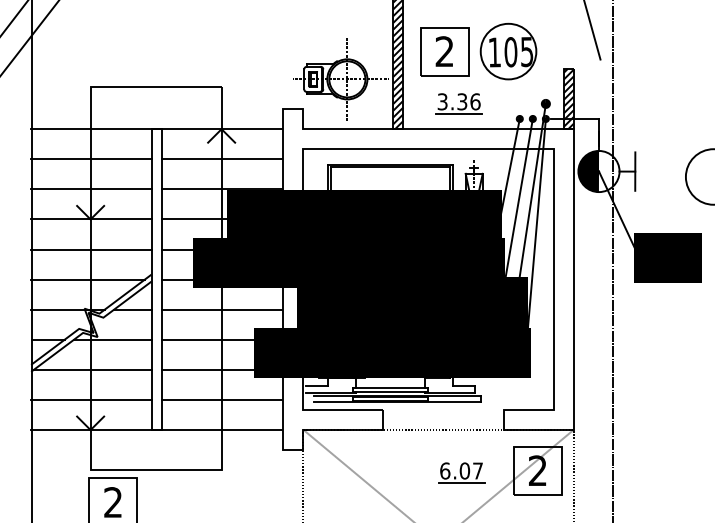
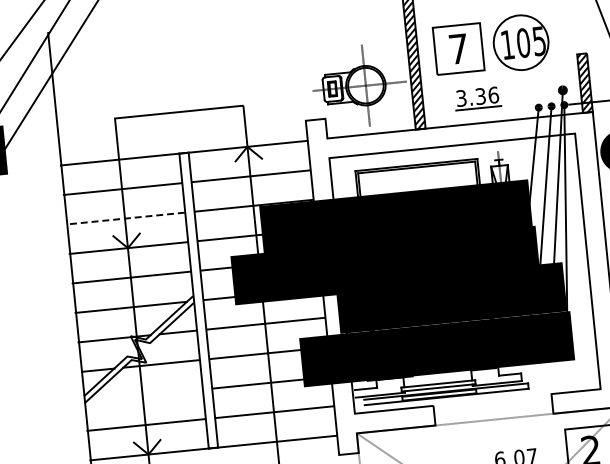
text: (444, 51) -> (458, 48), 2 -> 7
line: (90, 189) -> (124, 218), solid -> dashed
line: (92, 369) -> (144, 395), removed

